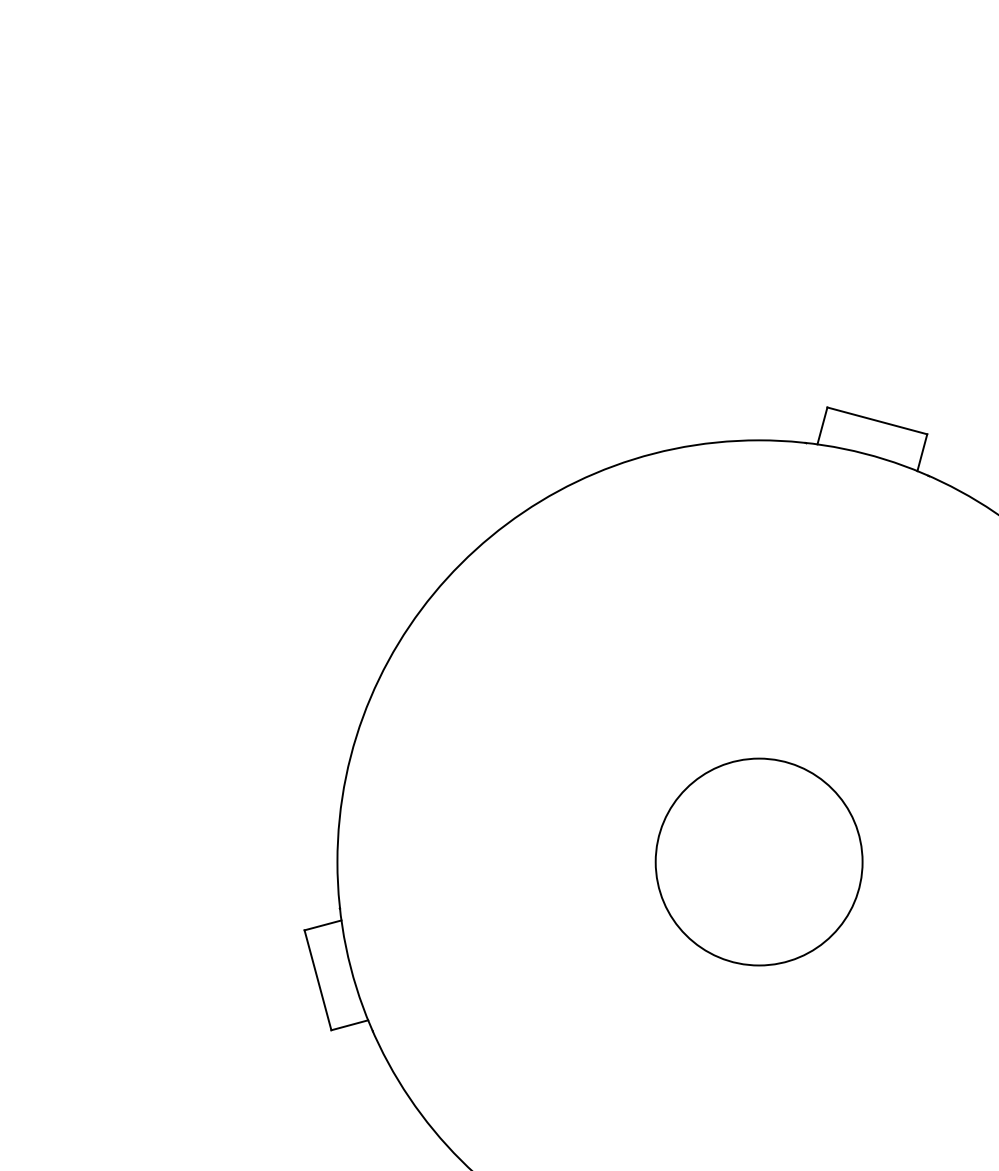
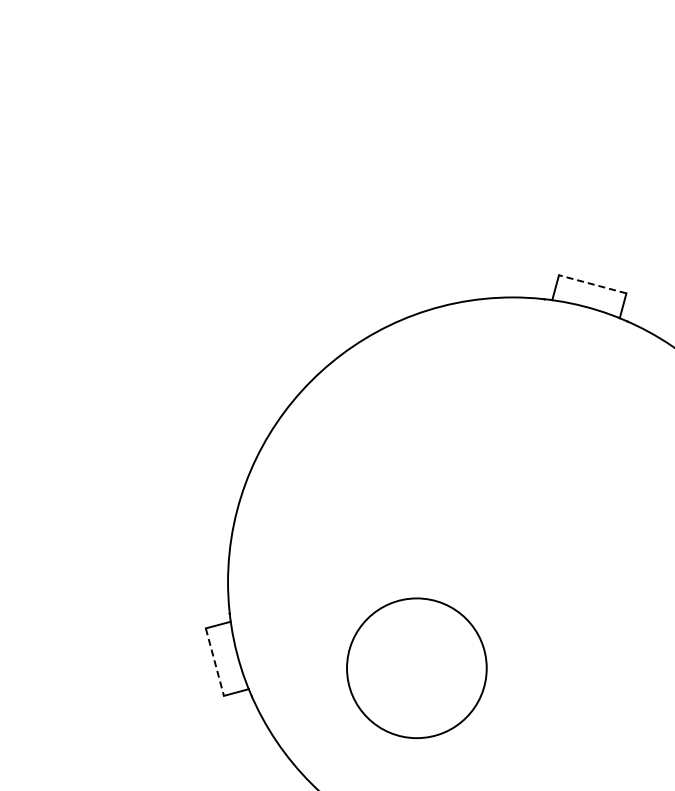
line: (877, 421) -> (592, 284), solid -> dashed
circle: (758, 860) -> (416, 667), moved
line: (317, 980) -> (214, 662), solid -> dashed

